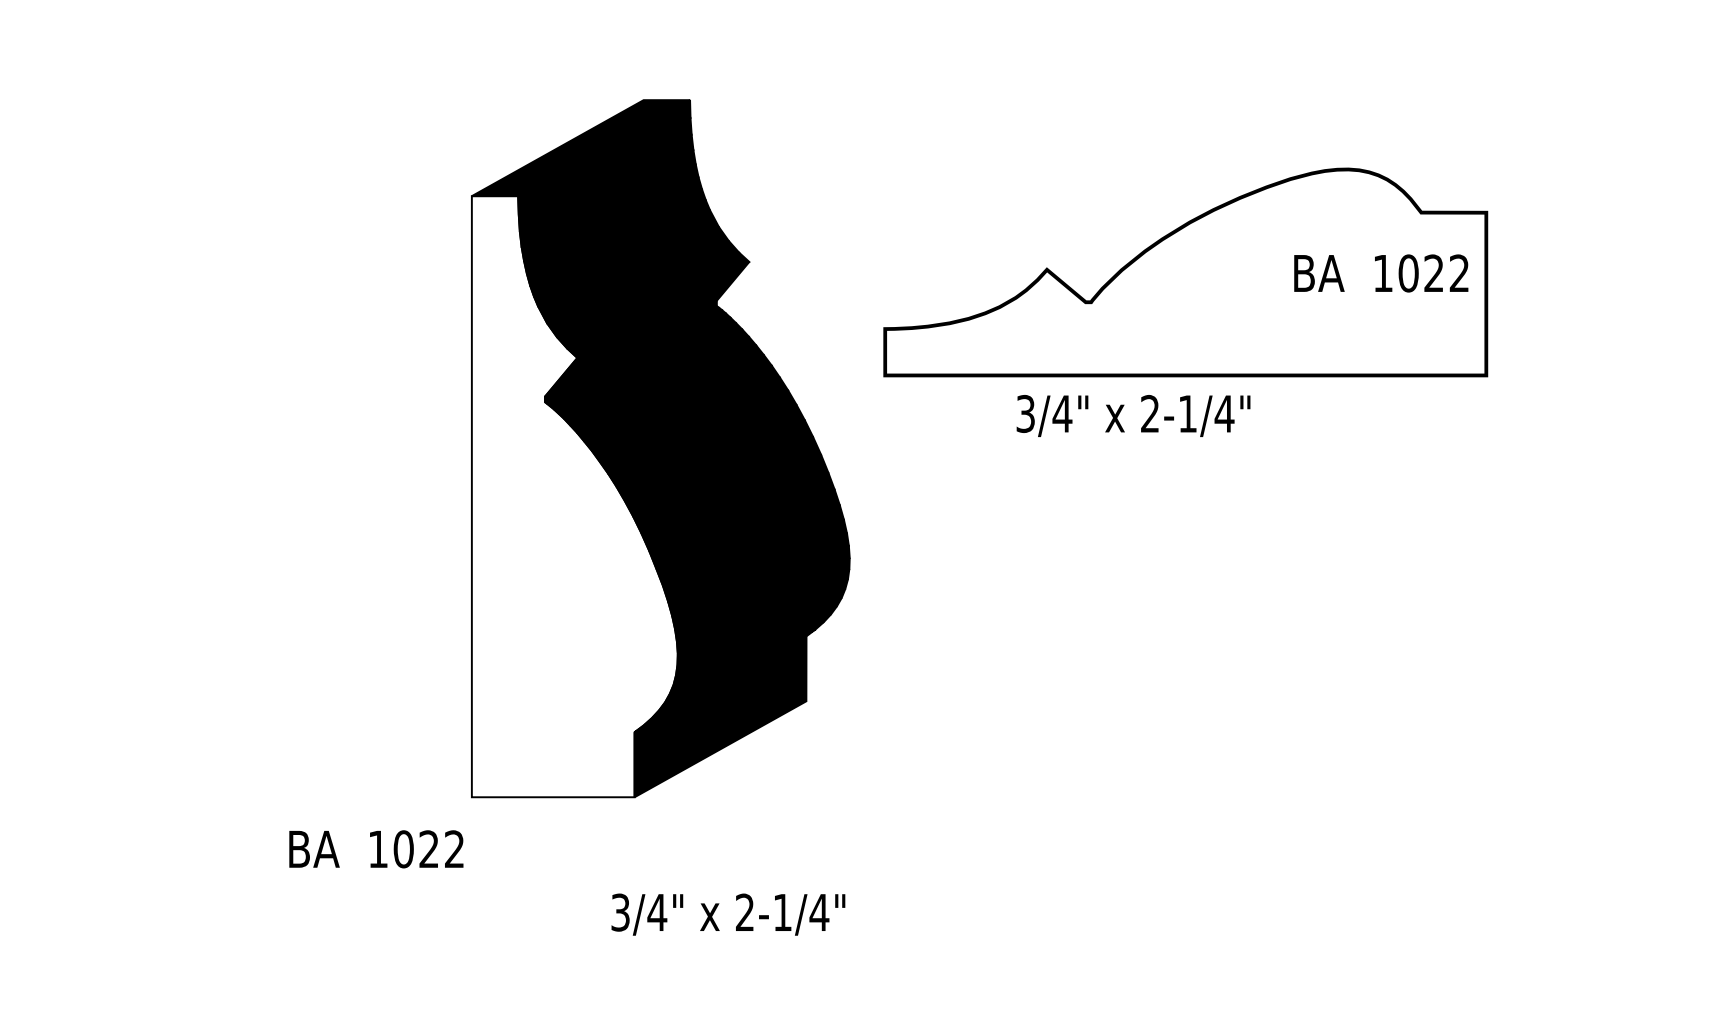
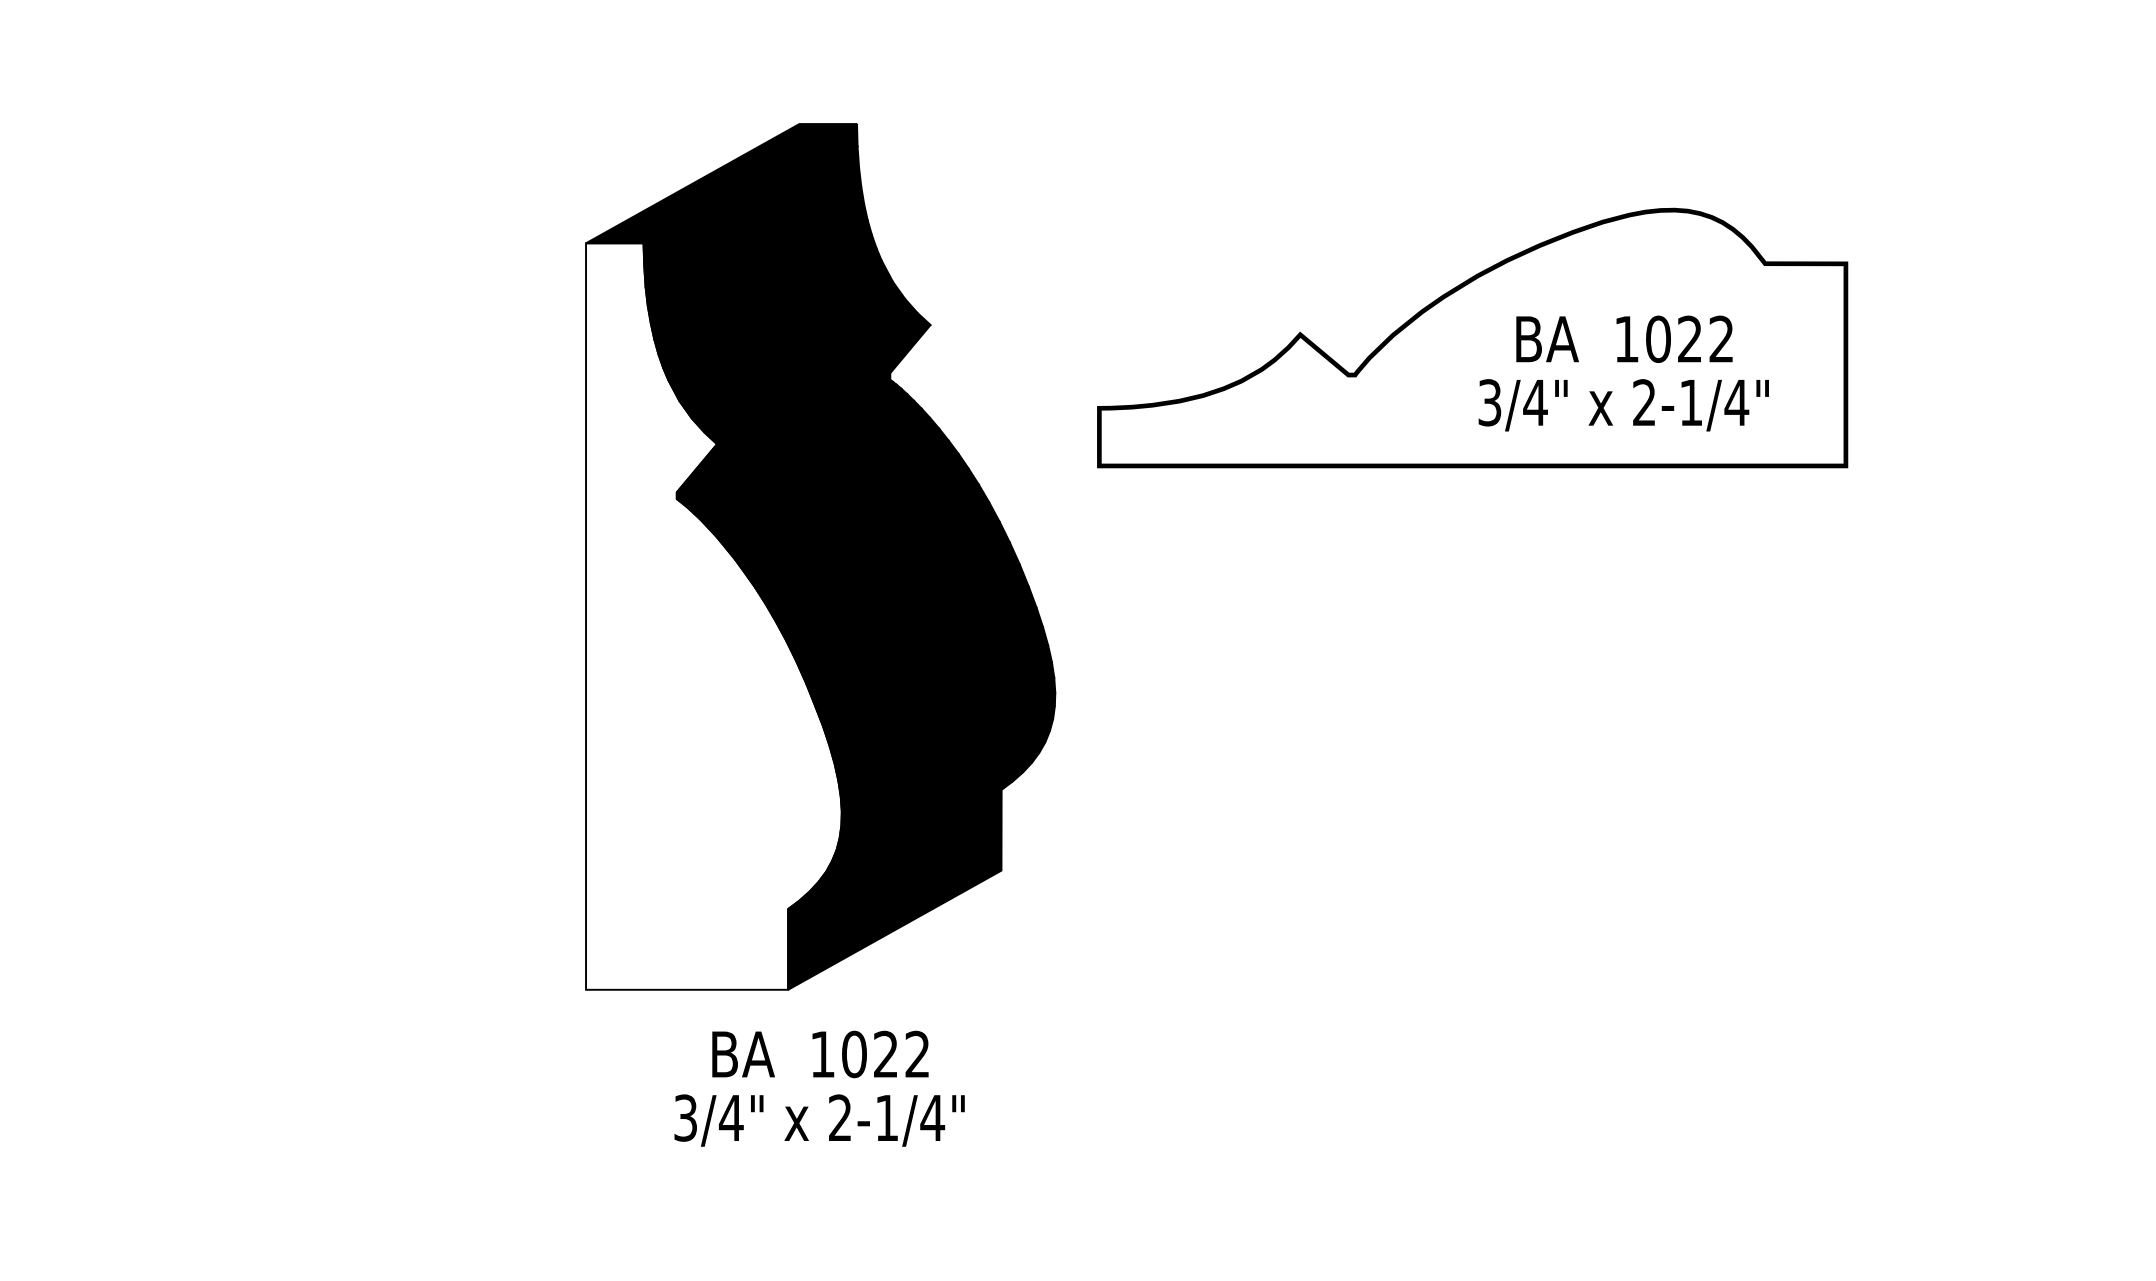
text: (1381, 272) -> (1624, 338), moved
text: (1133, 416) -> (1623, 405), moved
text: (376, 849) -> (820, 1054), moved
text: (728, 914) -> (819, 1120), moved

